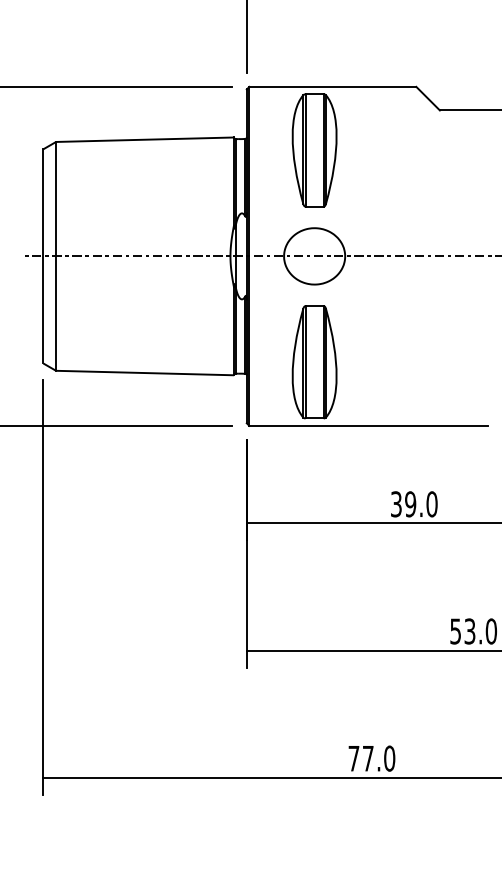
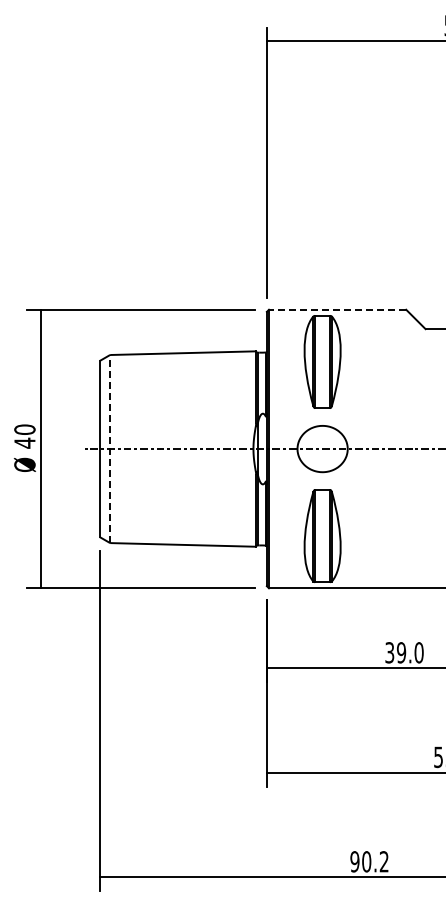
line: (332, 86) -> (337, 309), solid -> dashed
line: (56, 255) -> (110, 448), solid -> dashed
text: (371, 758) -> (369, 861), 77.0 -> 90.2

